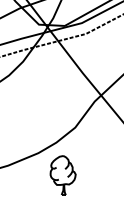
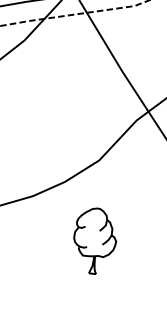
part: (62, 175) -> (93, 240), moved

